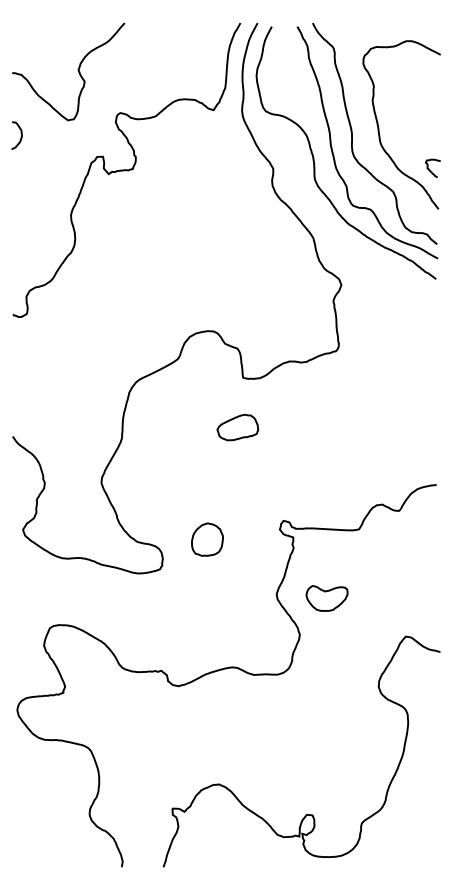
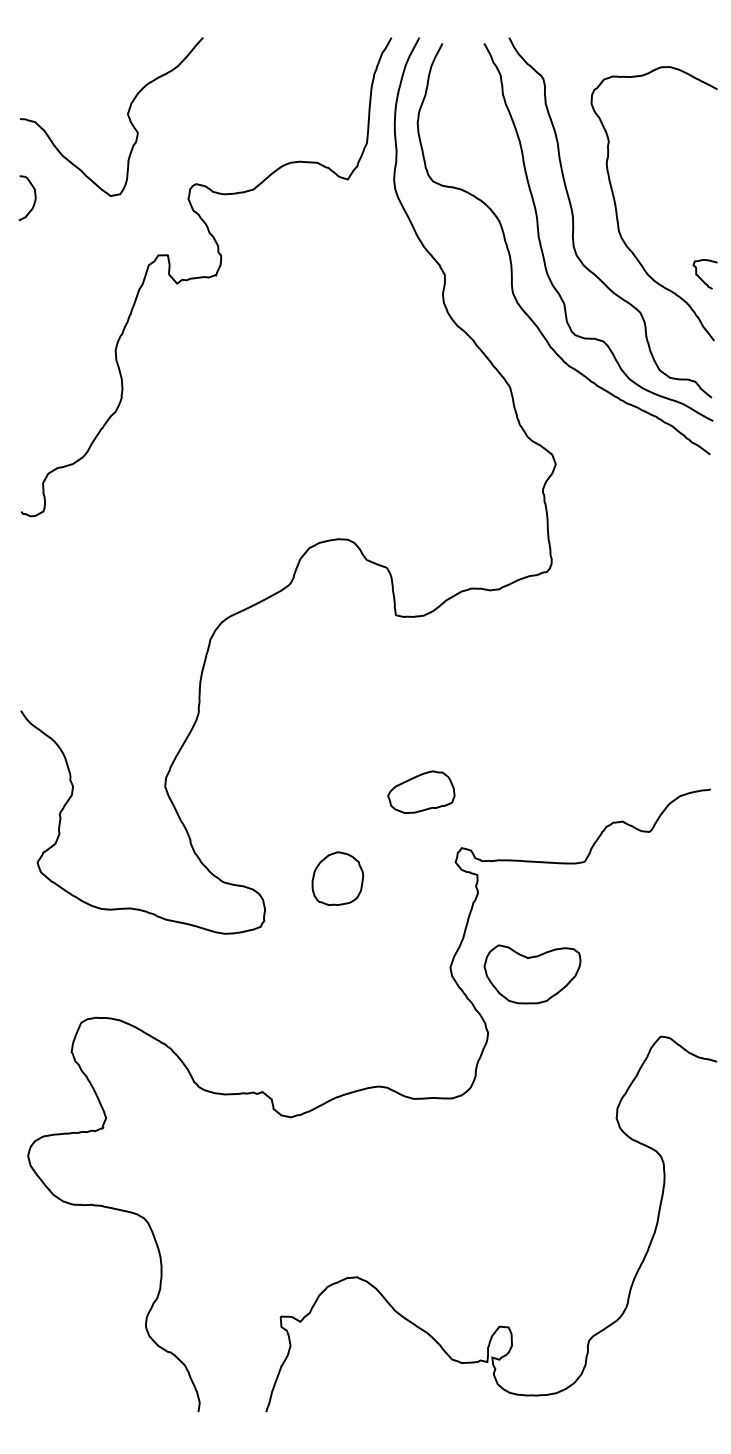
curve: (20, 133) -> (33, 194), moved
part: (237, 427) -> (420, 792), moved
part: (326, 598) -> (531, 974), size x1.43

